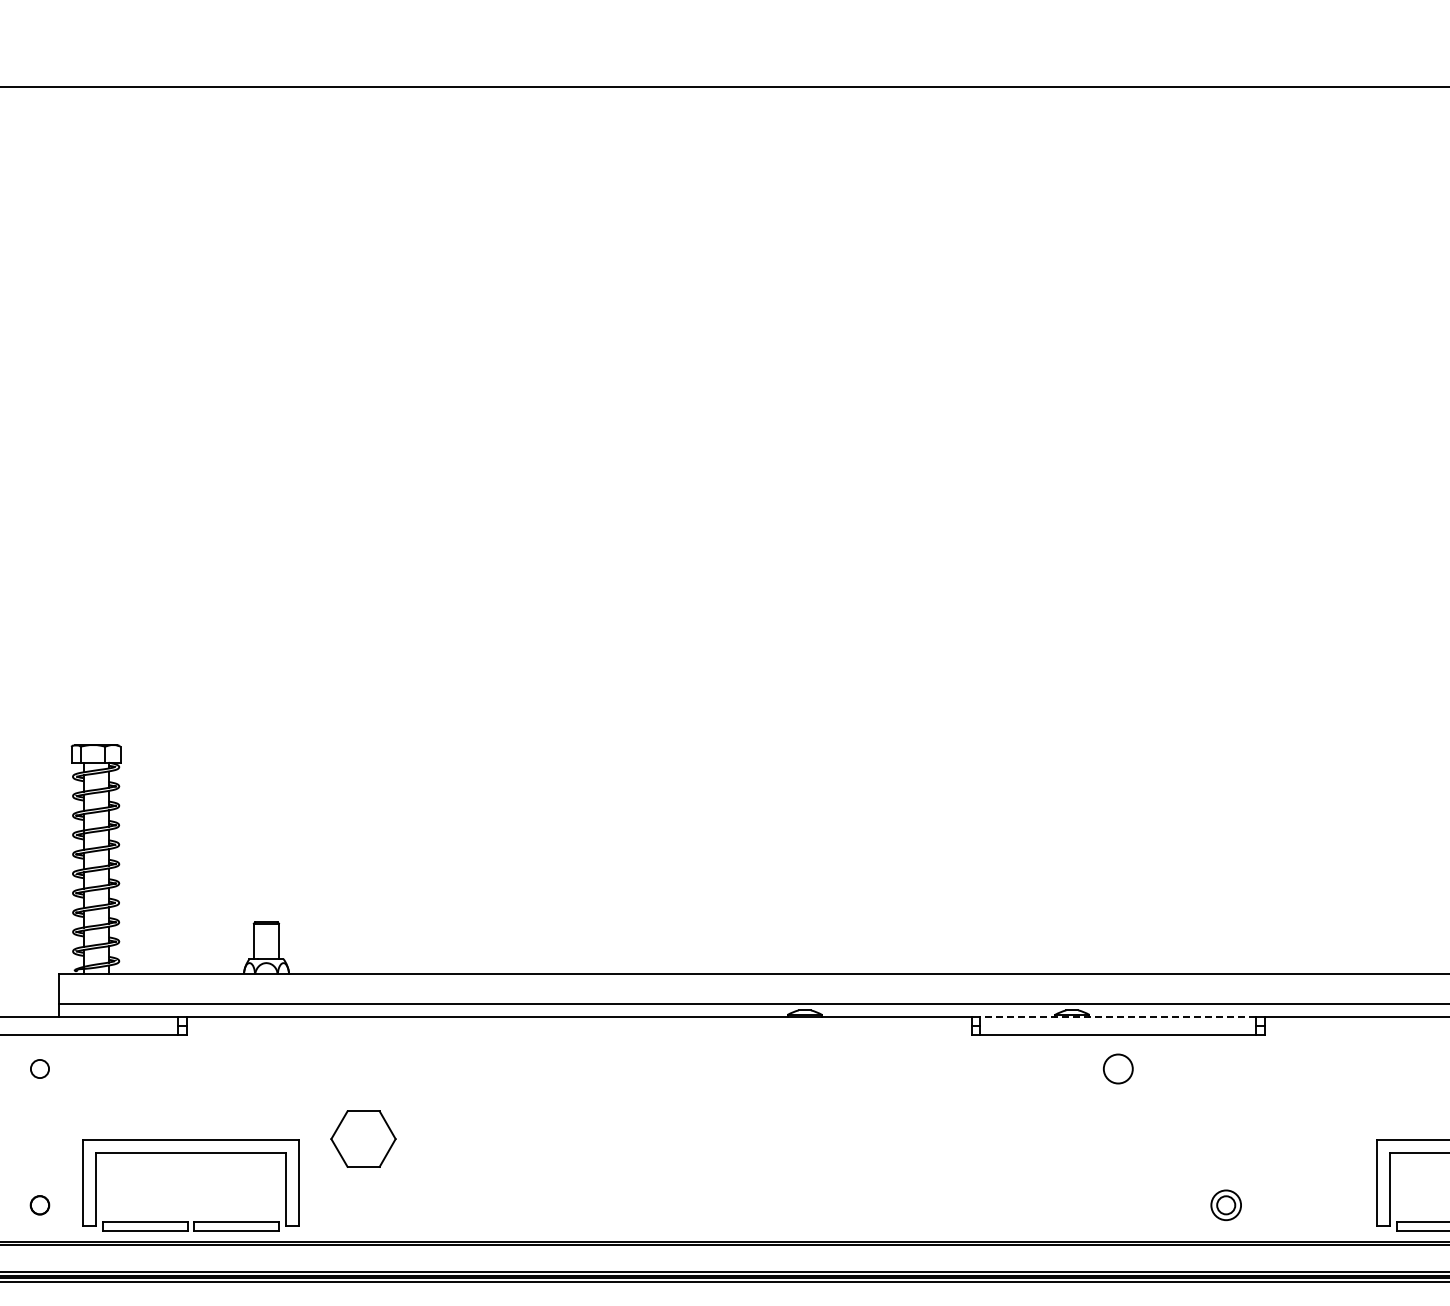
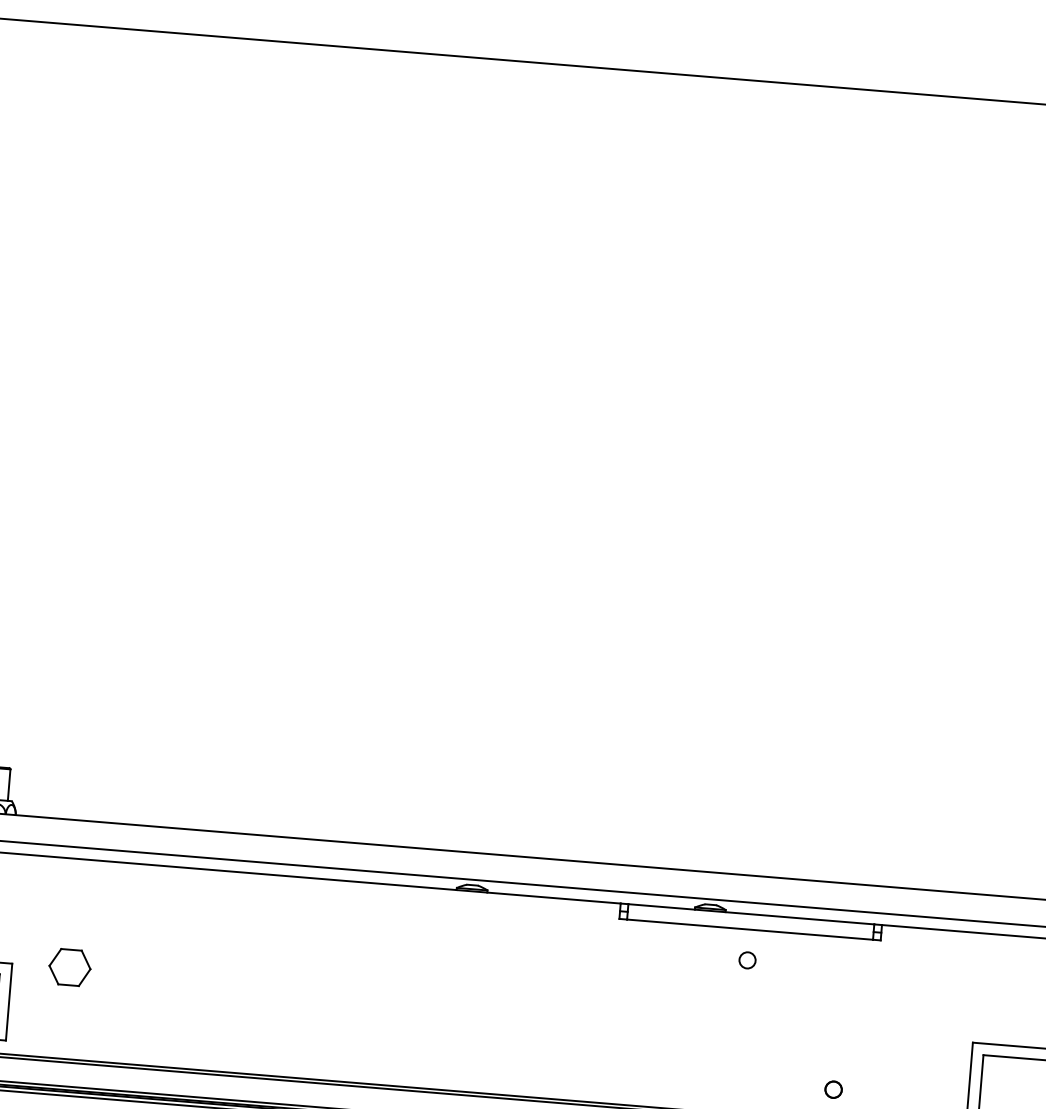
line: (1117, 1017) -> (750, 914), dashed -> solid
circle: (1118, 1068) -> (747, 959), size x0.62
part: (363, 1138) -> (70, 967), size x0.71
circle: (1225, 1205) -> (832, 1089), size x0.62

